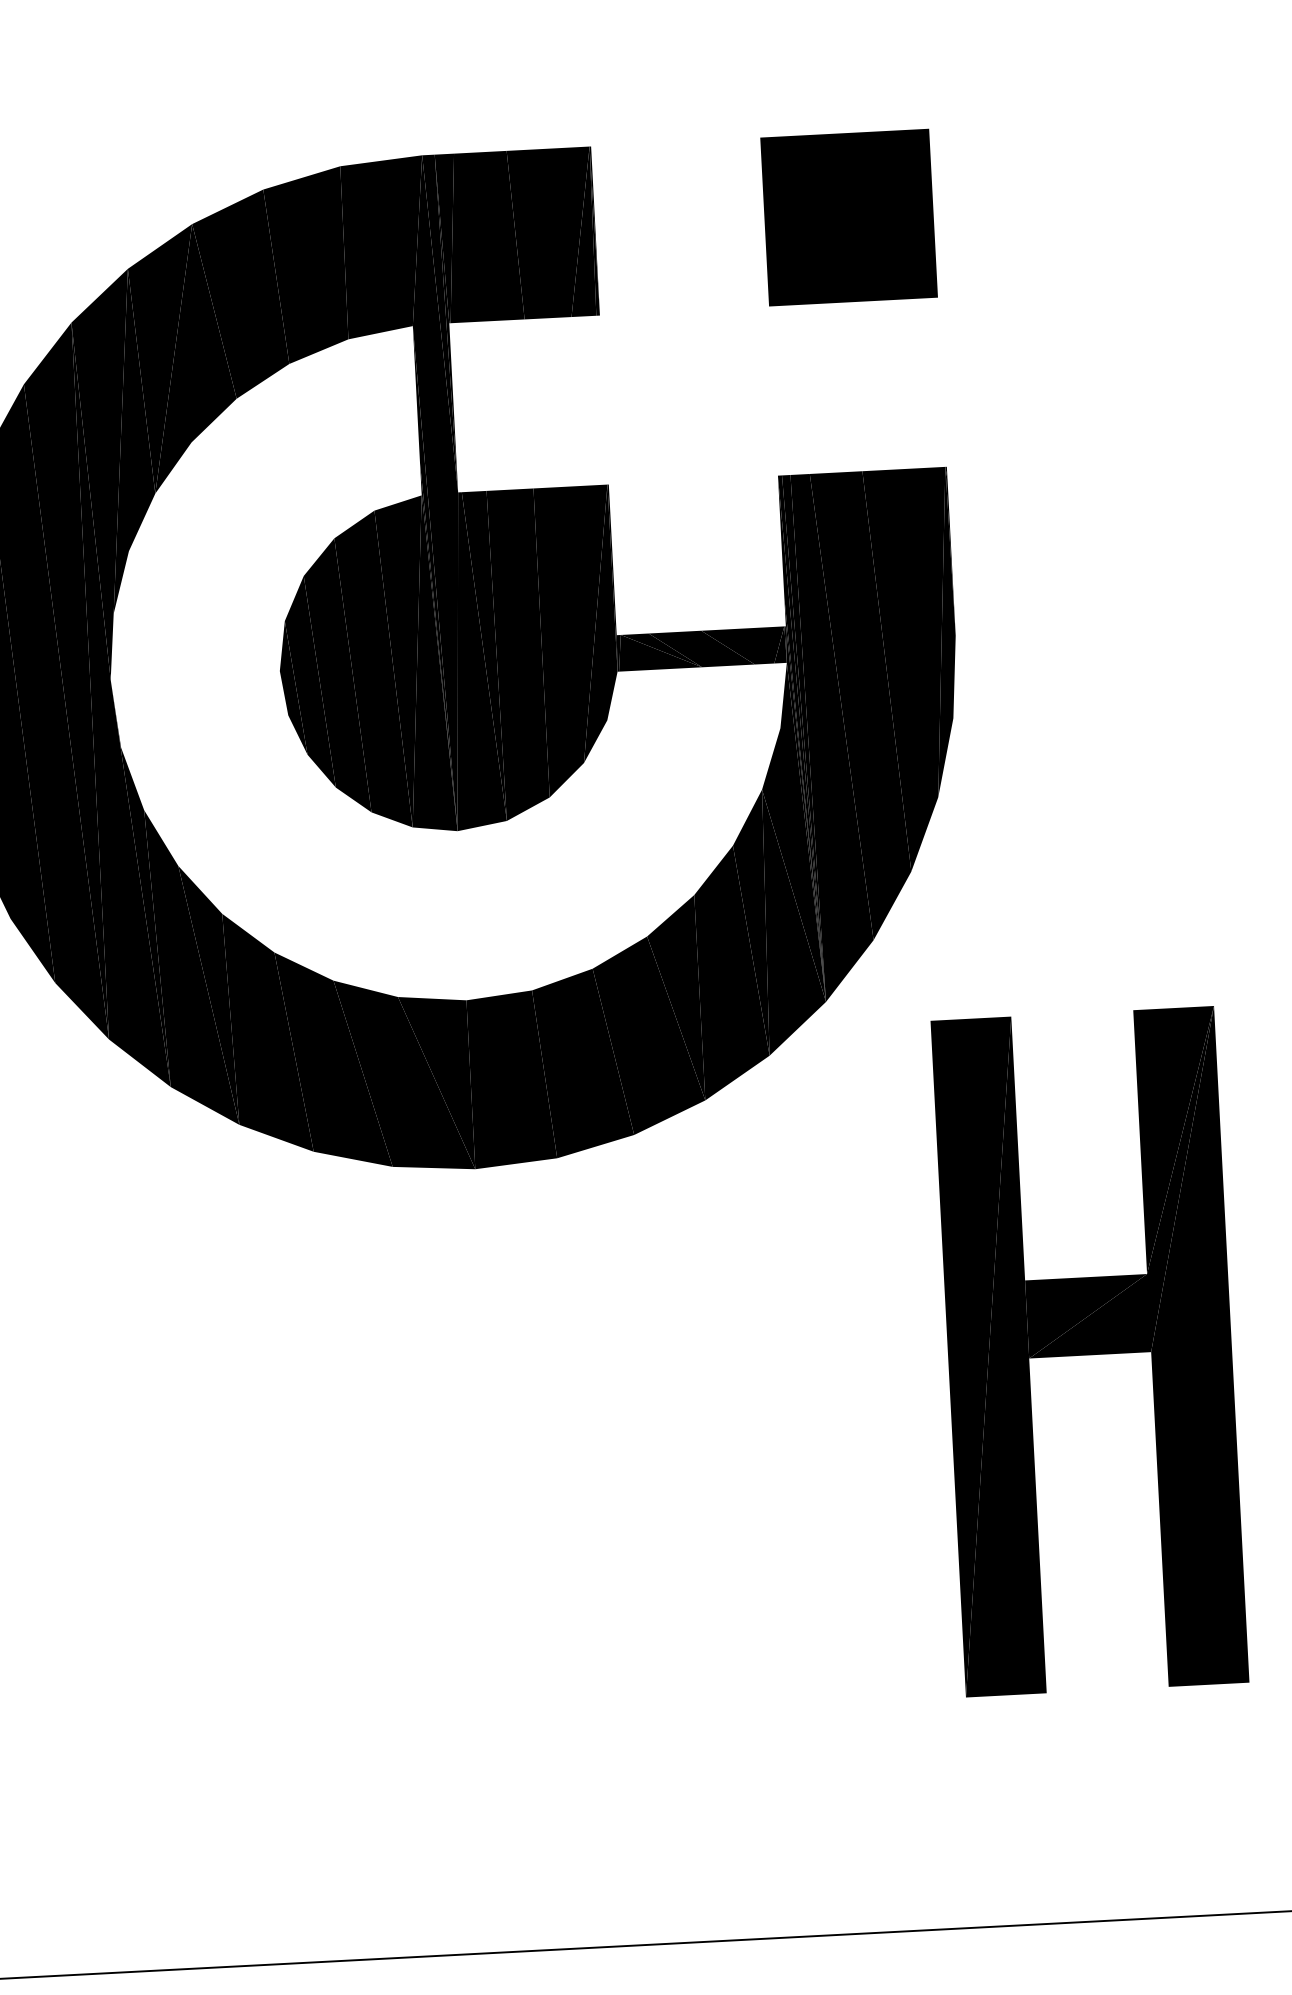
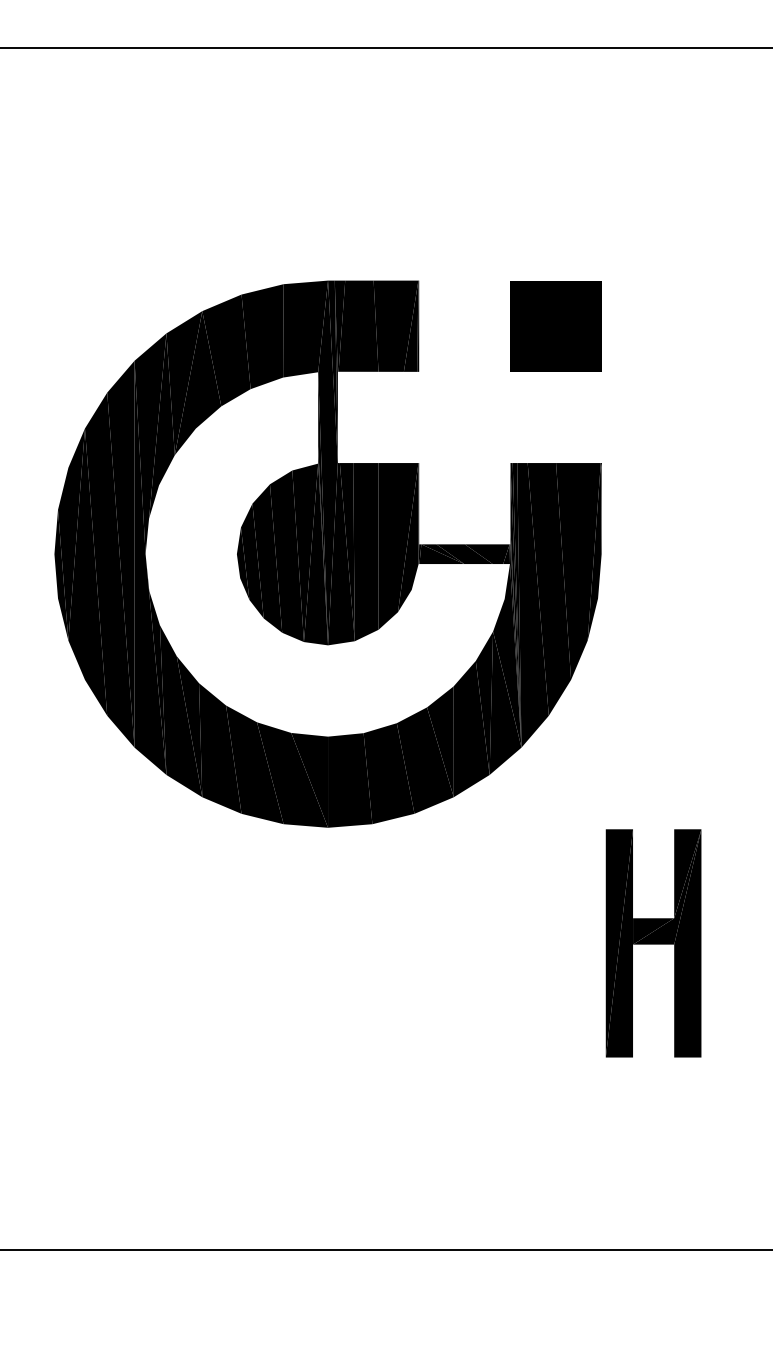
part: (1089, 1352) -> (653, 943), size x0.62

